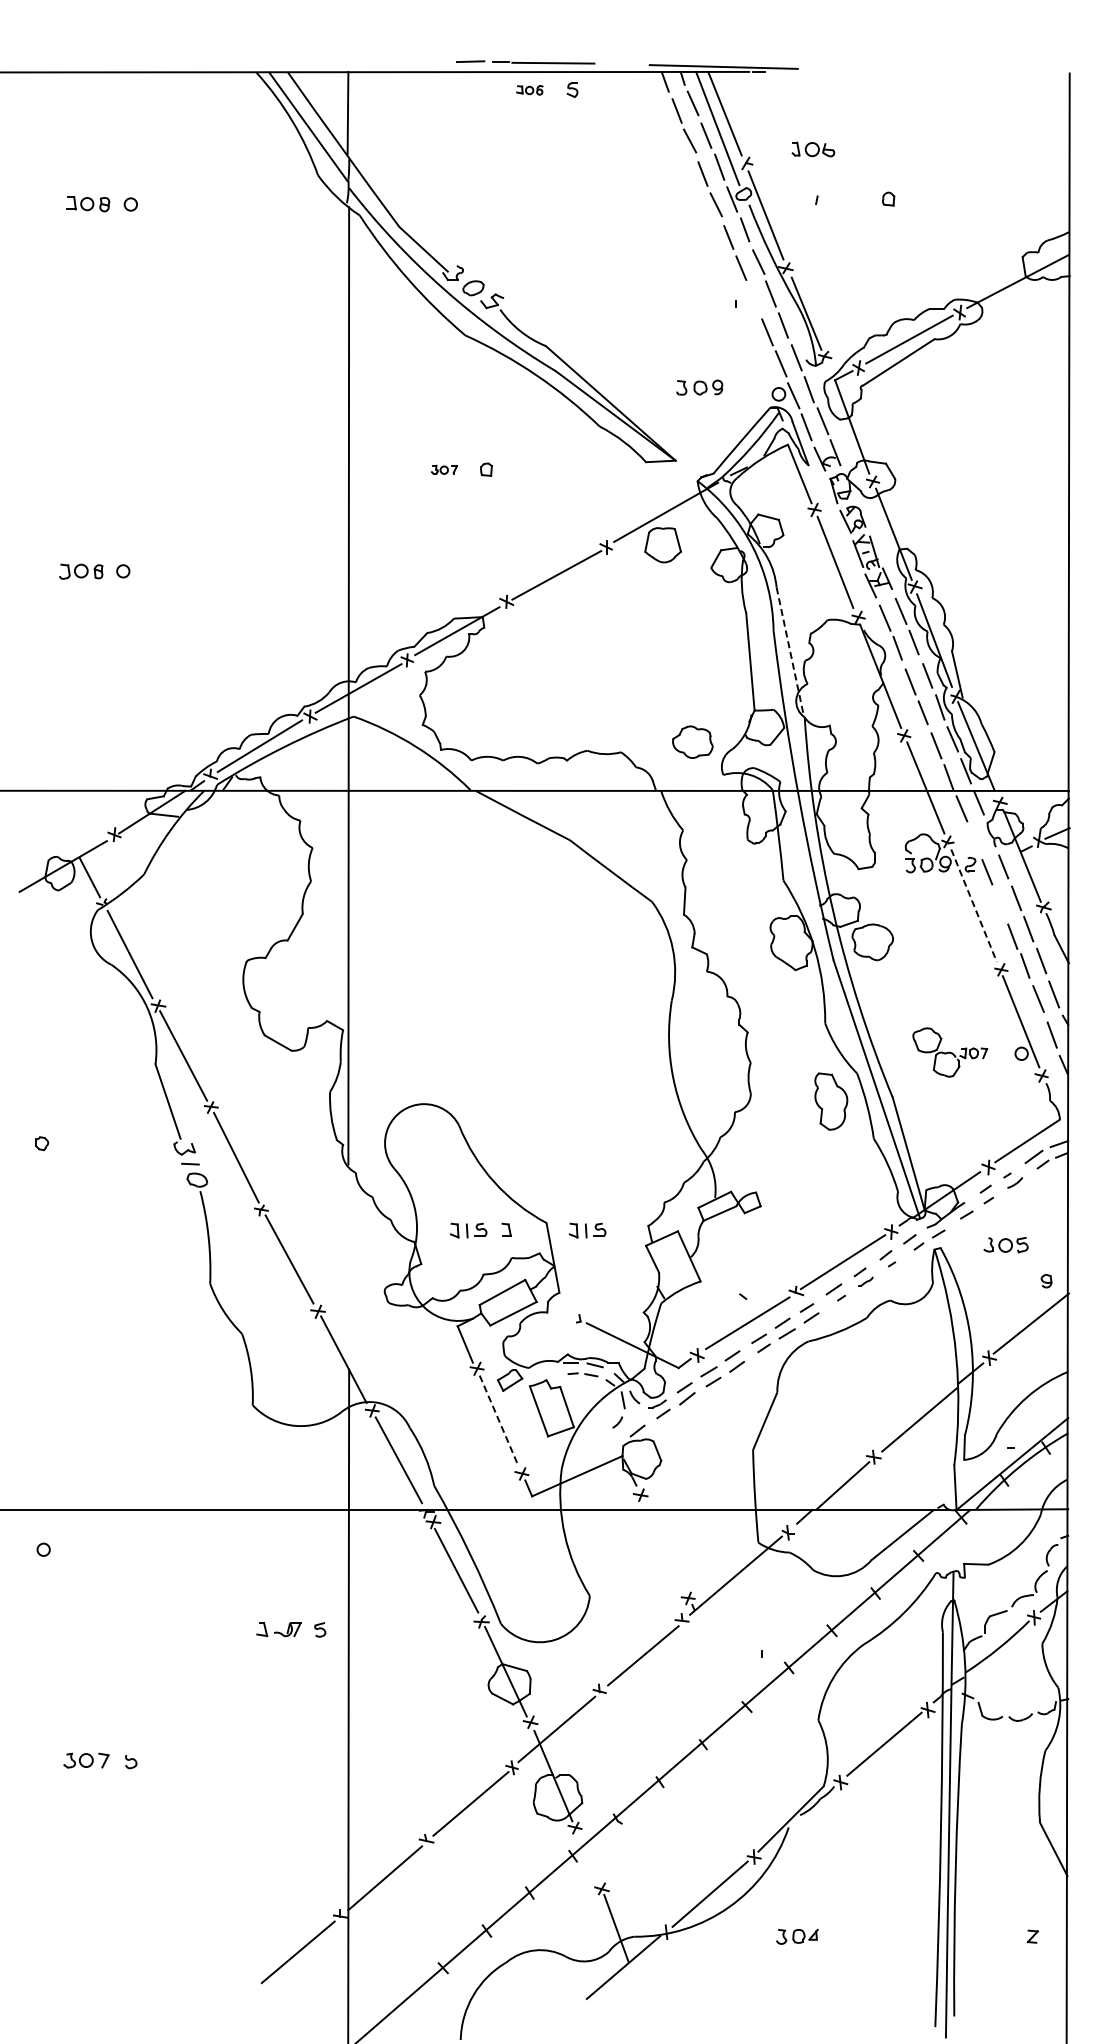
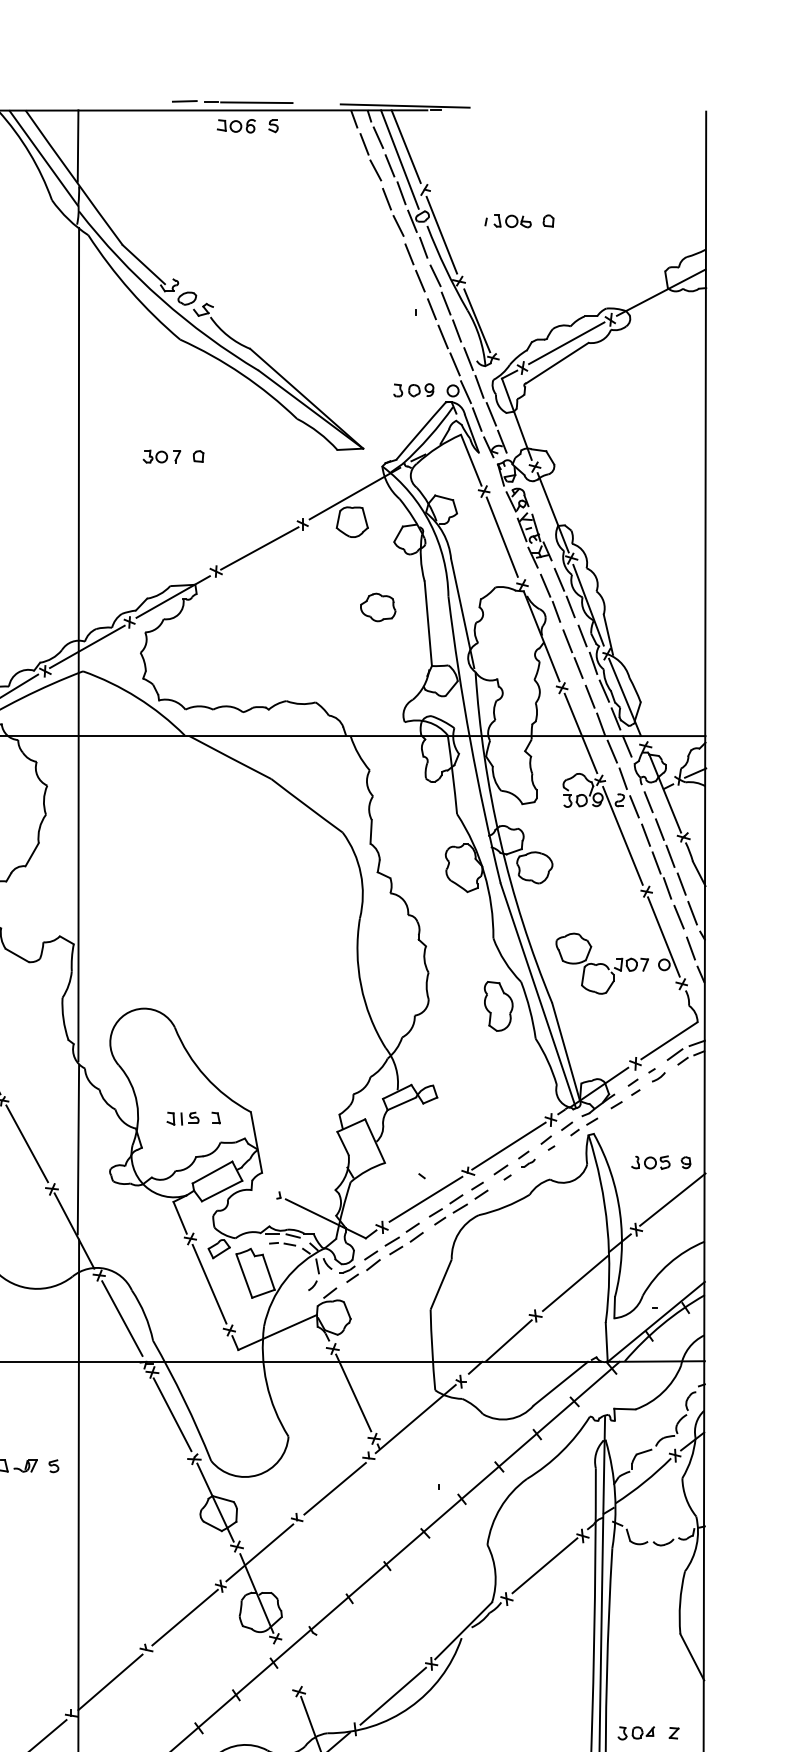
part: (529, 90) -> (236, 126), size x1.67
part: (813, 149) -> (512, 221), moved
line: (754, 300) -> (431, 309), added
part: (699, 387) -> (413, 390), moved
part: (444, 469) -> (162, 456), size x1.67
line: (790, 650) -> (463, 613), dashed -> solid
part: (692, 741) -> (377, 606), moved
line: (974, 839) -> (623, 778), added
line: (1000, 904) -> (645, 834), added
line: (974, 905) -> (623, 835), dashed -> solid
part: (949, 1052) -> (601, 963), size x1.43
part: (587, 1230) -> (286, 1118), removed
part: (1005, 1245) -> (650, 1163), moved
line: (348, 1266) -> (78, 1149), added
line: (499, 1421) -> (209, 1284), dashed -> solid
line: (664, 1545) -> (353, 1392), added
part: (797, 1936) -> (636, 1733), moved

